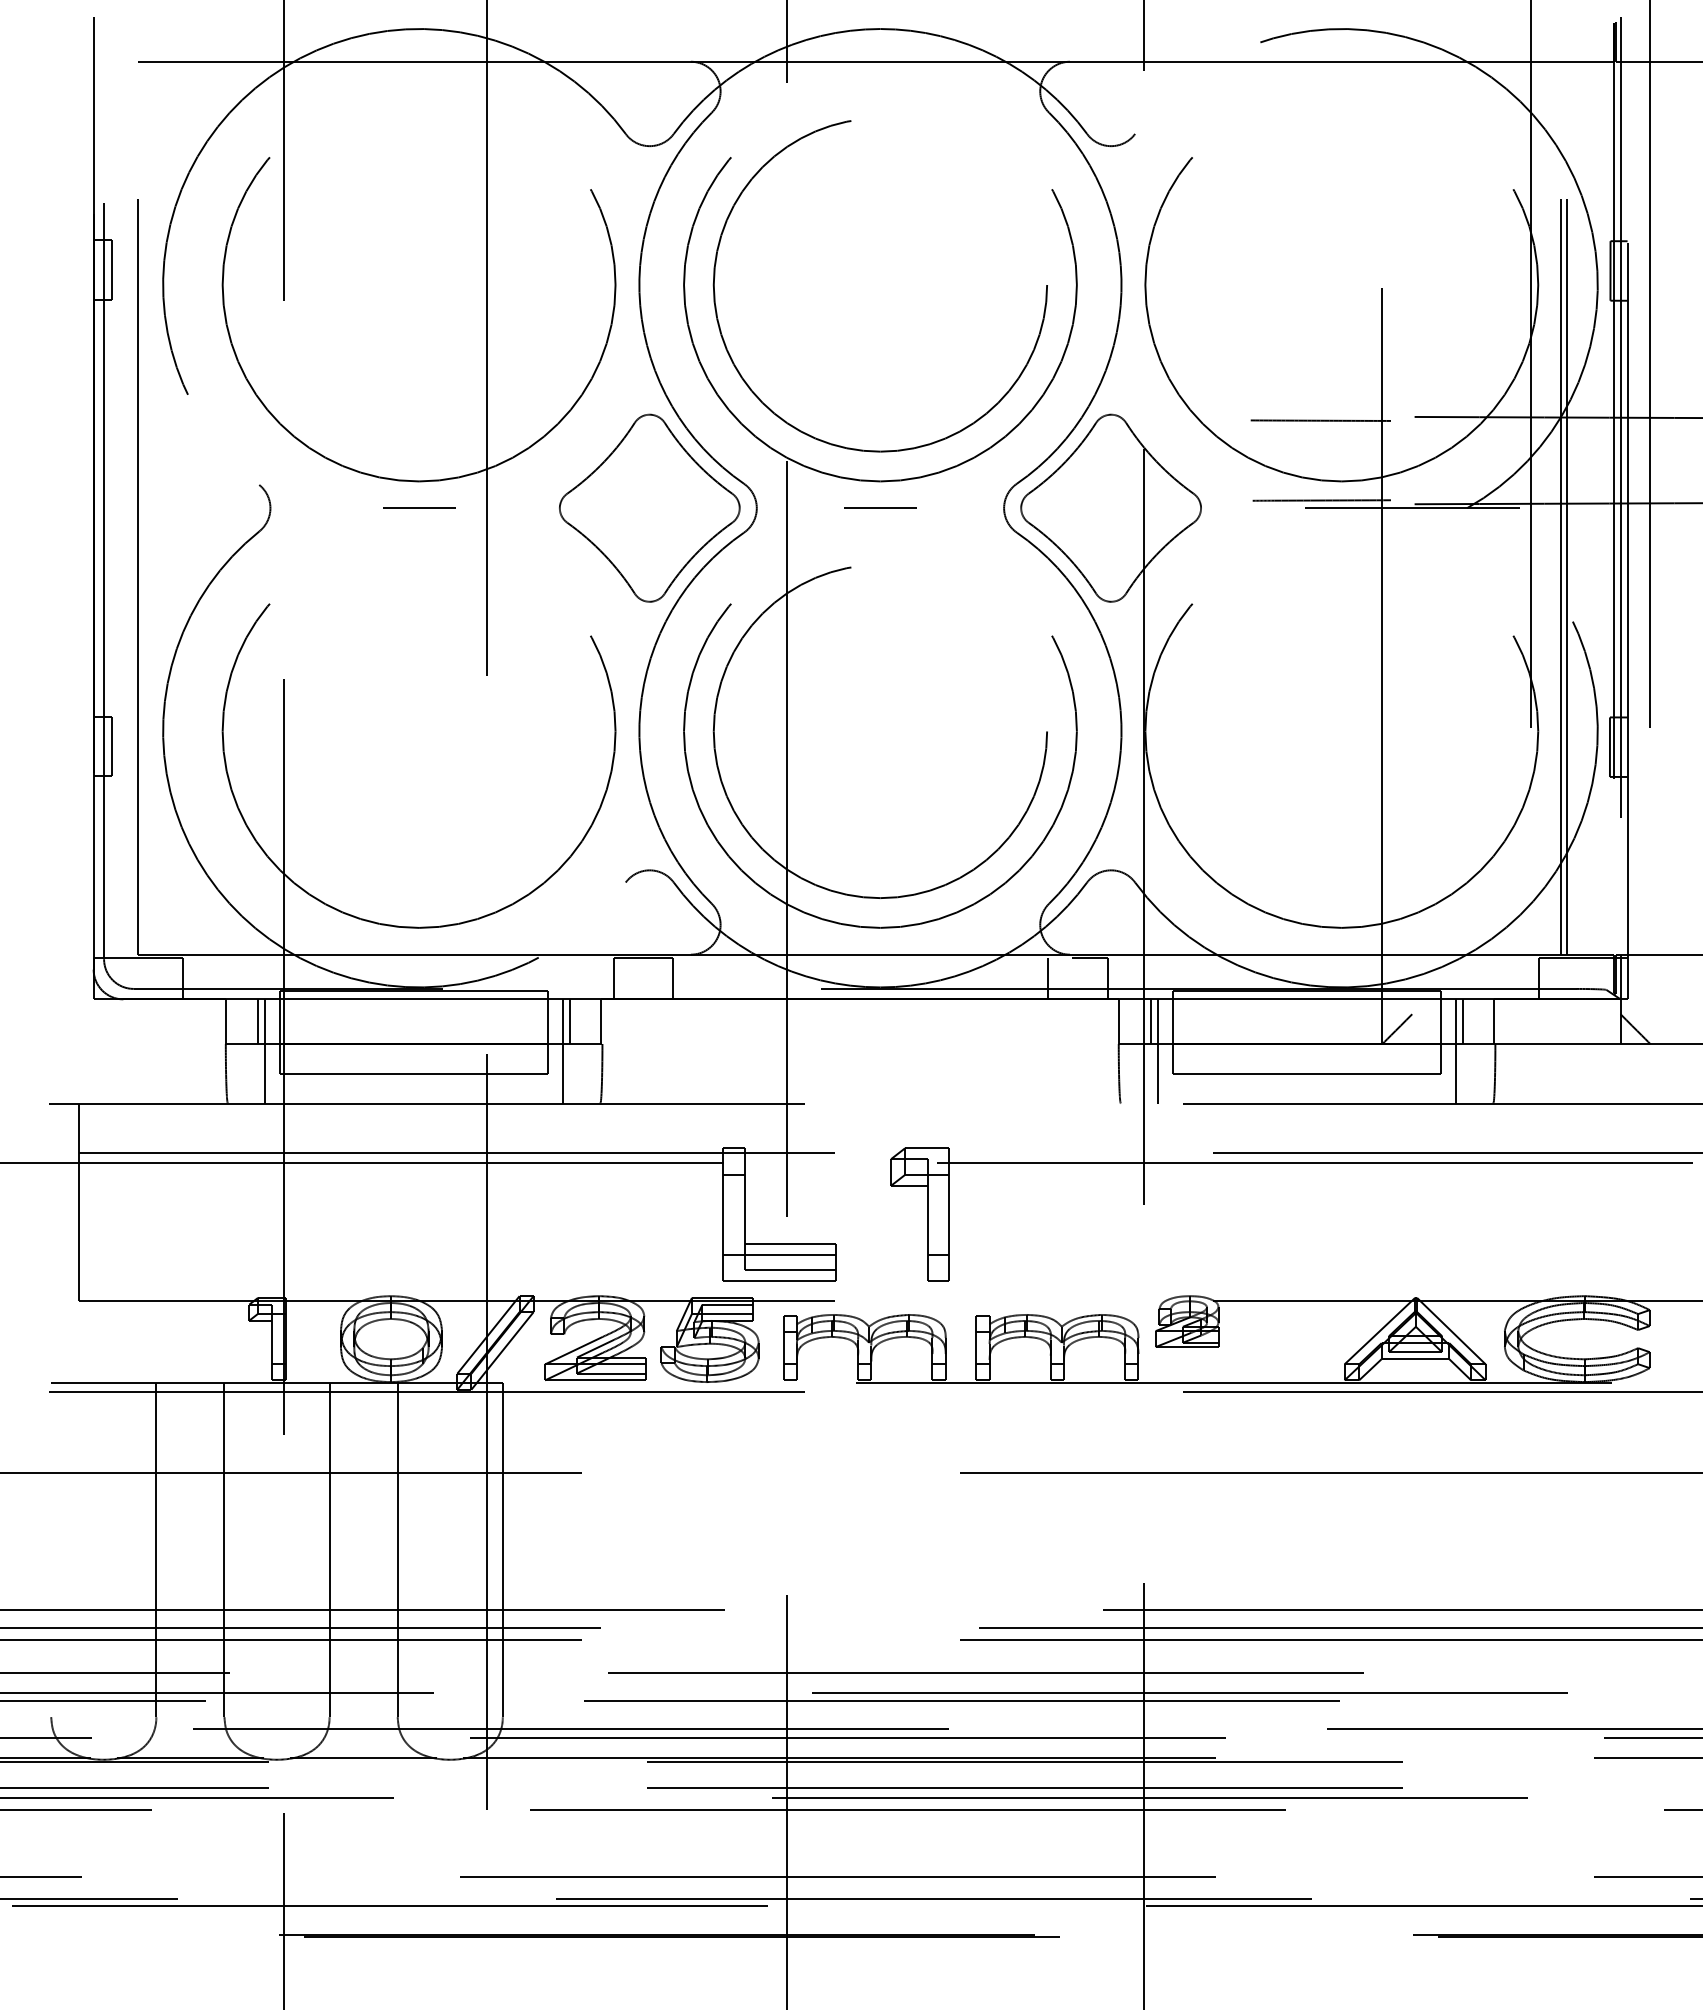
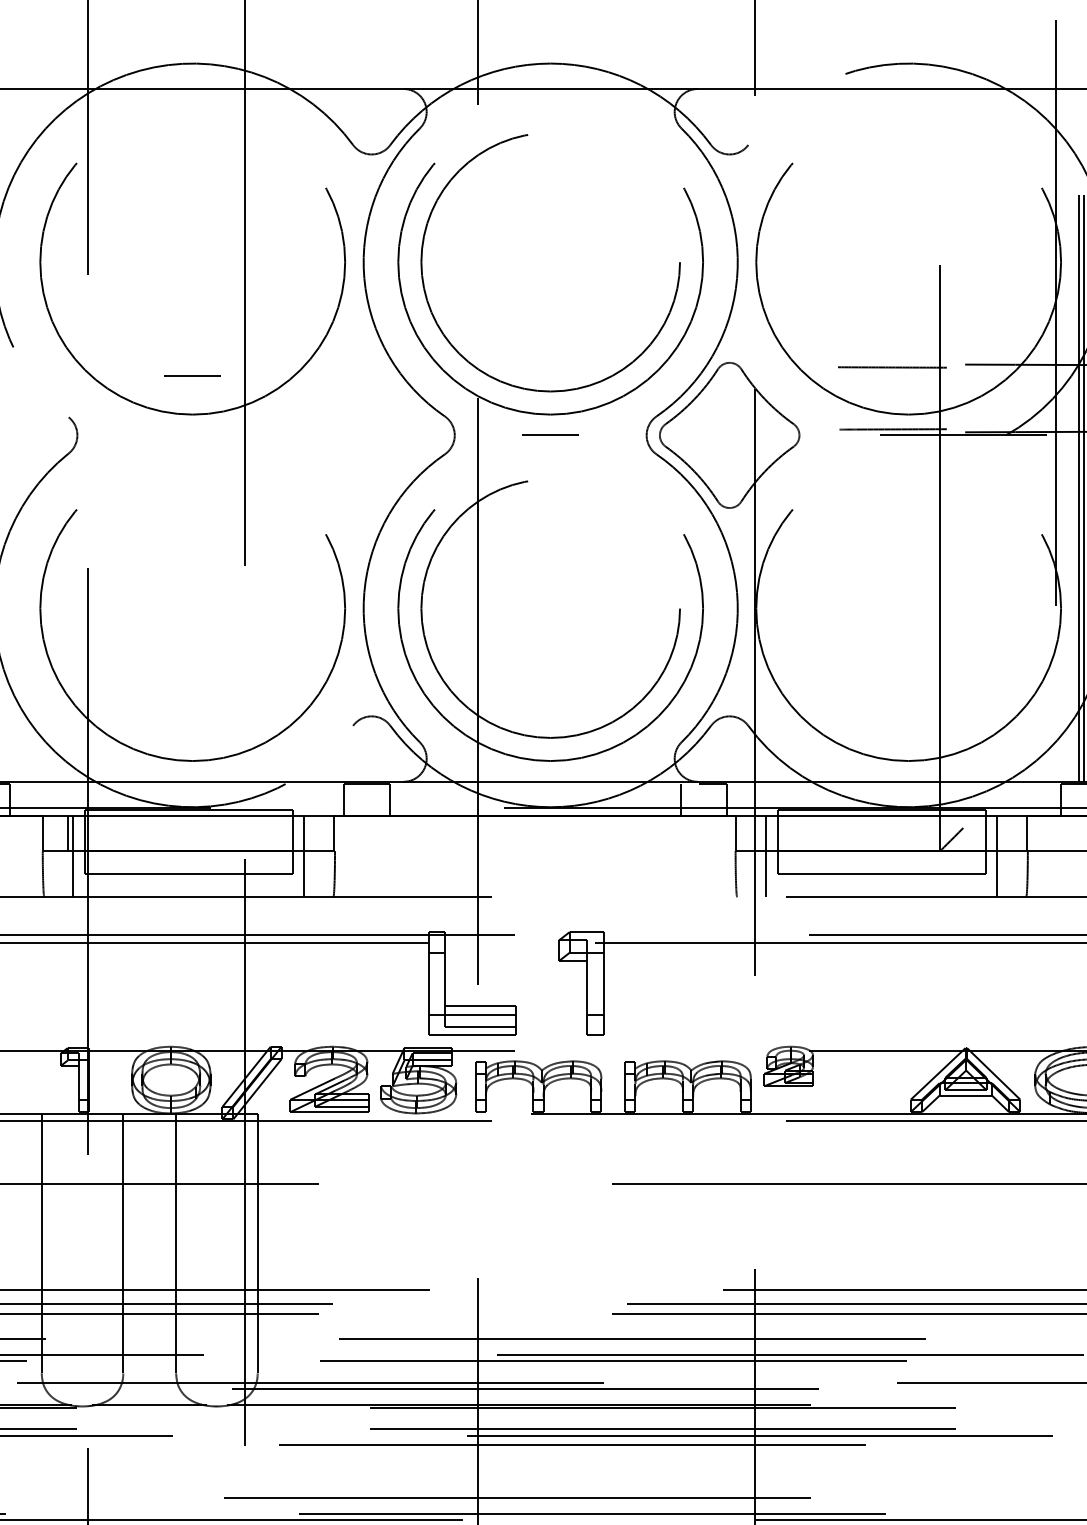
line: (419, 507) -> (193, 375), moved
part: (649, 507) -> (371, 434), removed
line: (570, 1021) -> (310, 833), removed
line: (1150, 1021) -> (760, 833), removed
line: (1463, 1021) -> (1003, 833), removed

